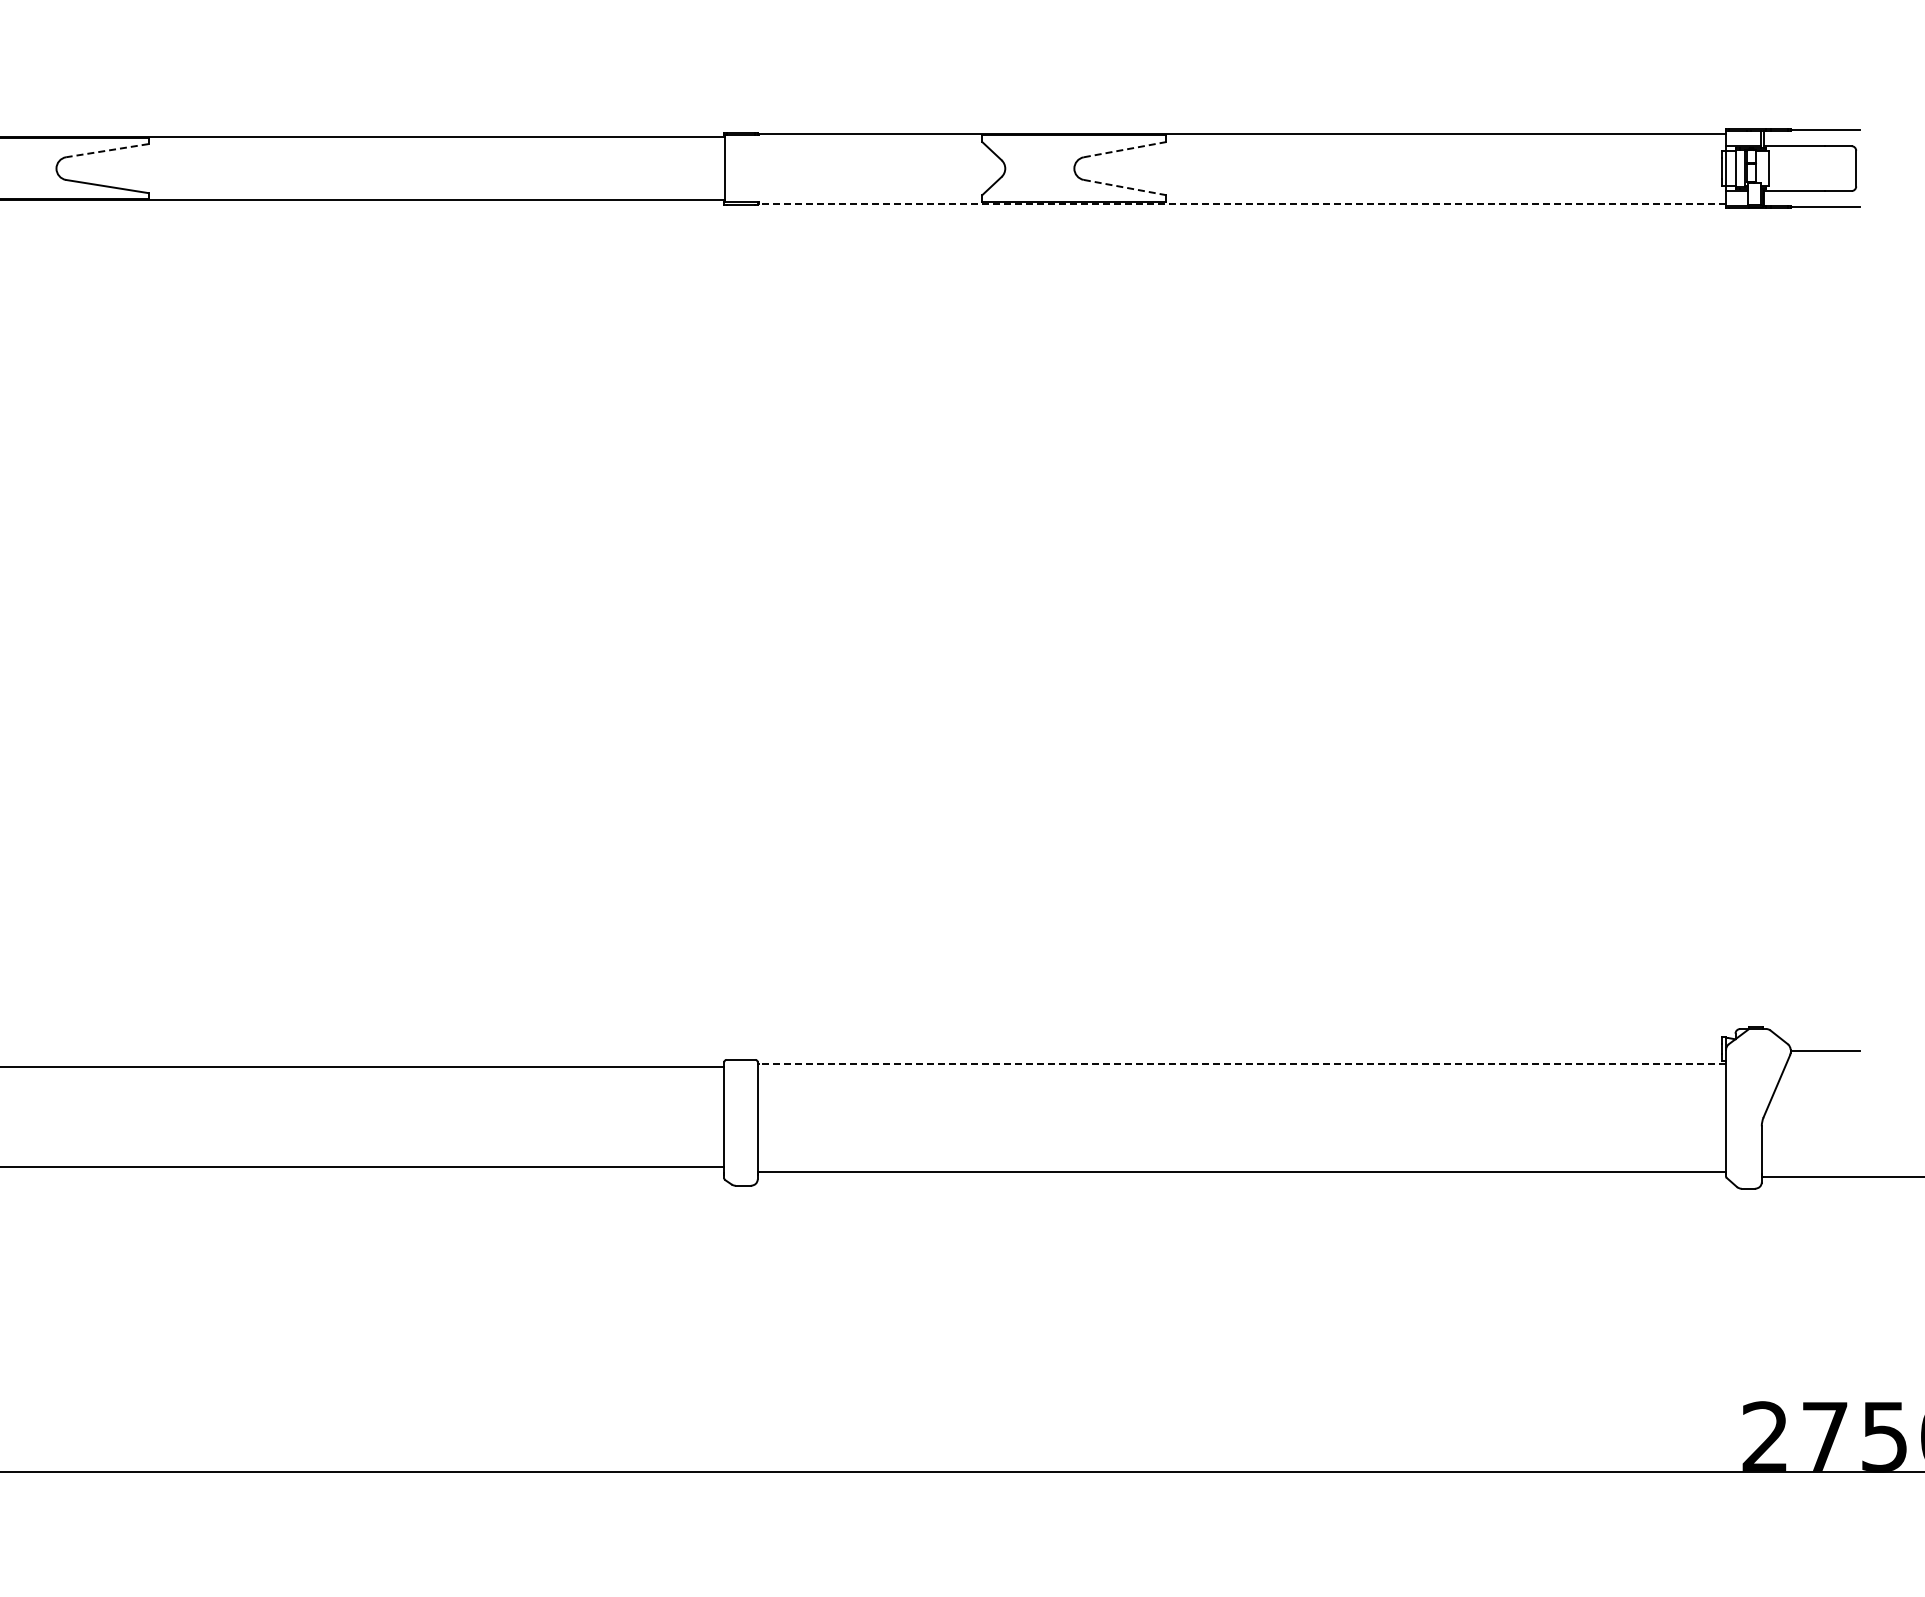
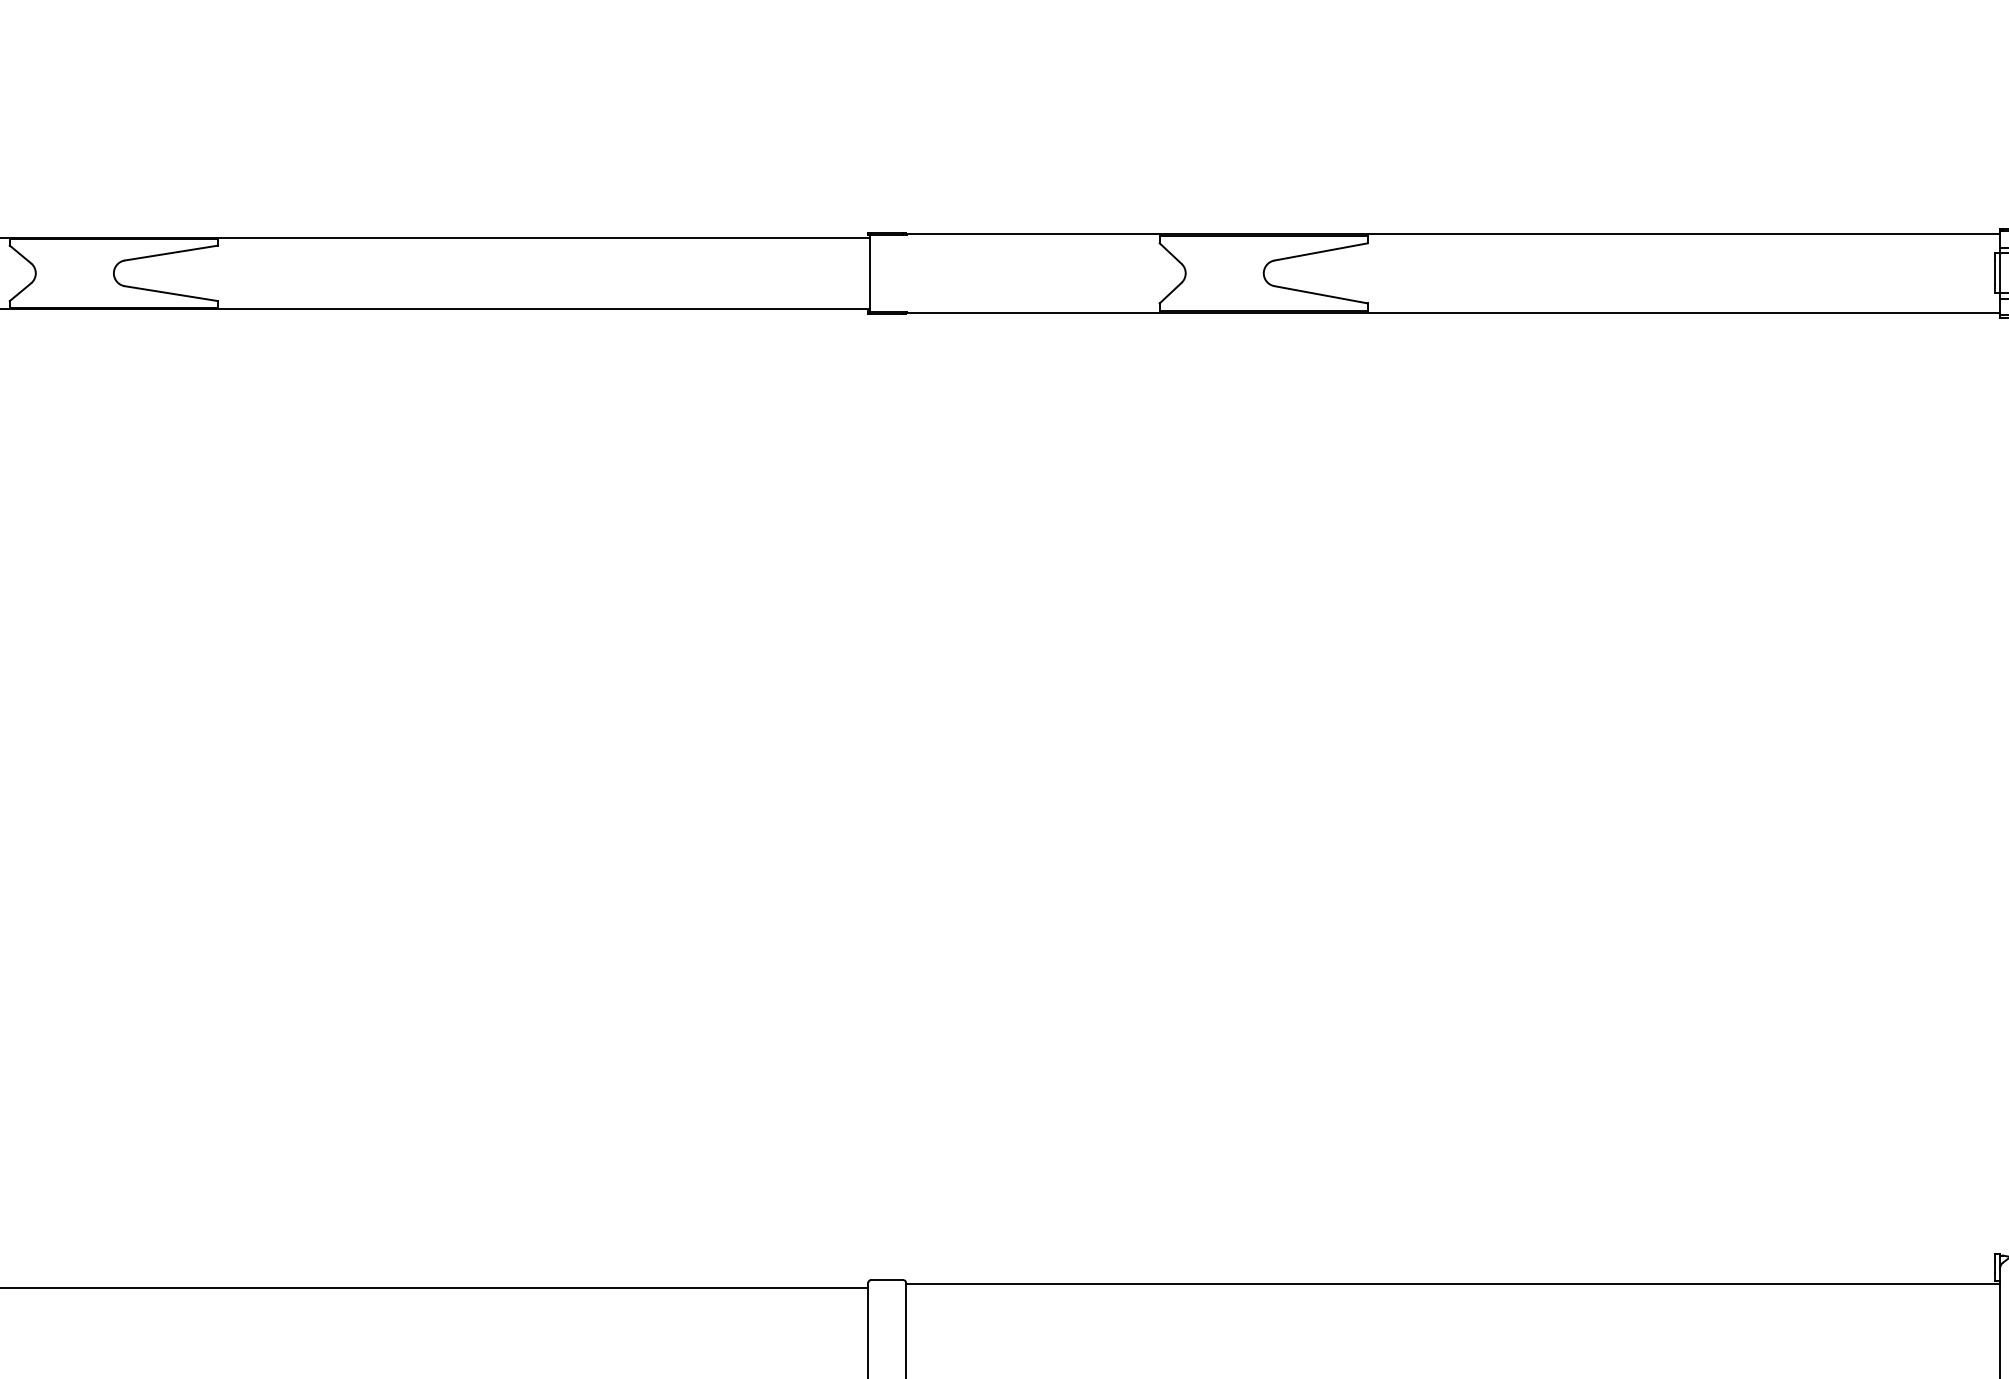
line: (1124, 149) -> (1320, 251), dashed -> solid
line: (107, 150) -> (171, 252), dashed -> solid
line: (1124, 187) -> (1320, 294), dashed -> solid
line: (1242, 203) -> (1453, 312), dashed -> solid
line: (1242, 1063) -> (1453, 1284), dashed -> solid

